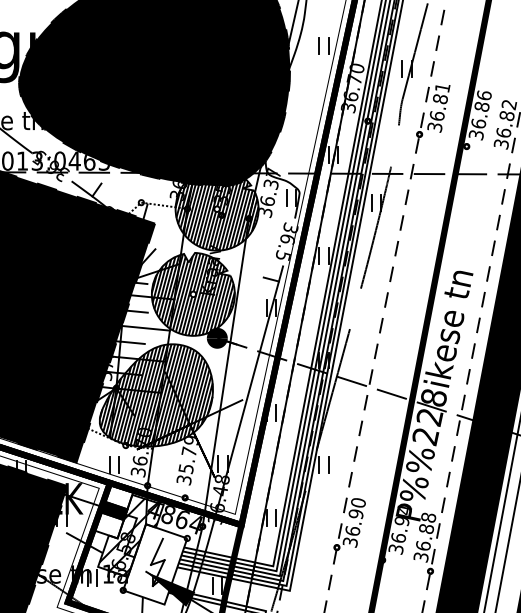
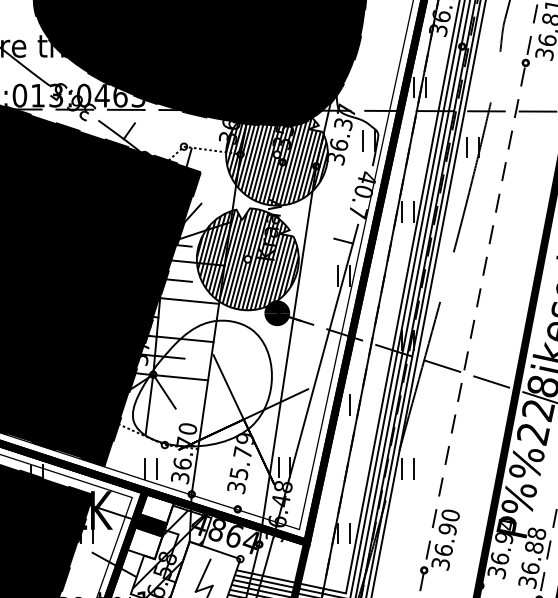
text: (287, 241) -> (363, 194), 36.5 -> 40.7
line: (132, 342) -> (173, 318), removed
hatch: (155, 395) -> (201, 383), removed

